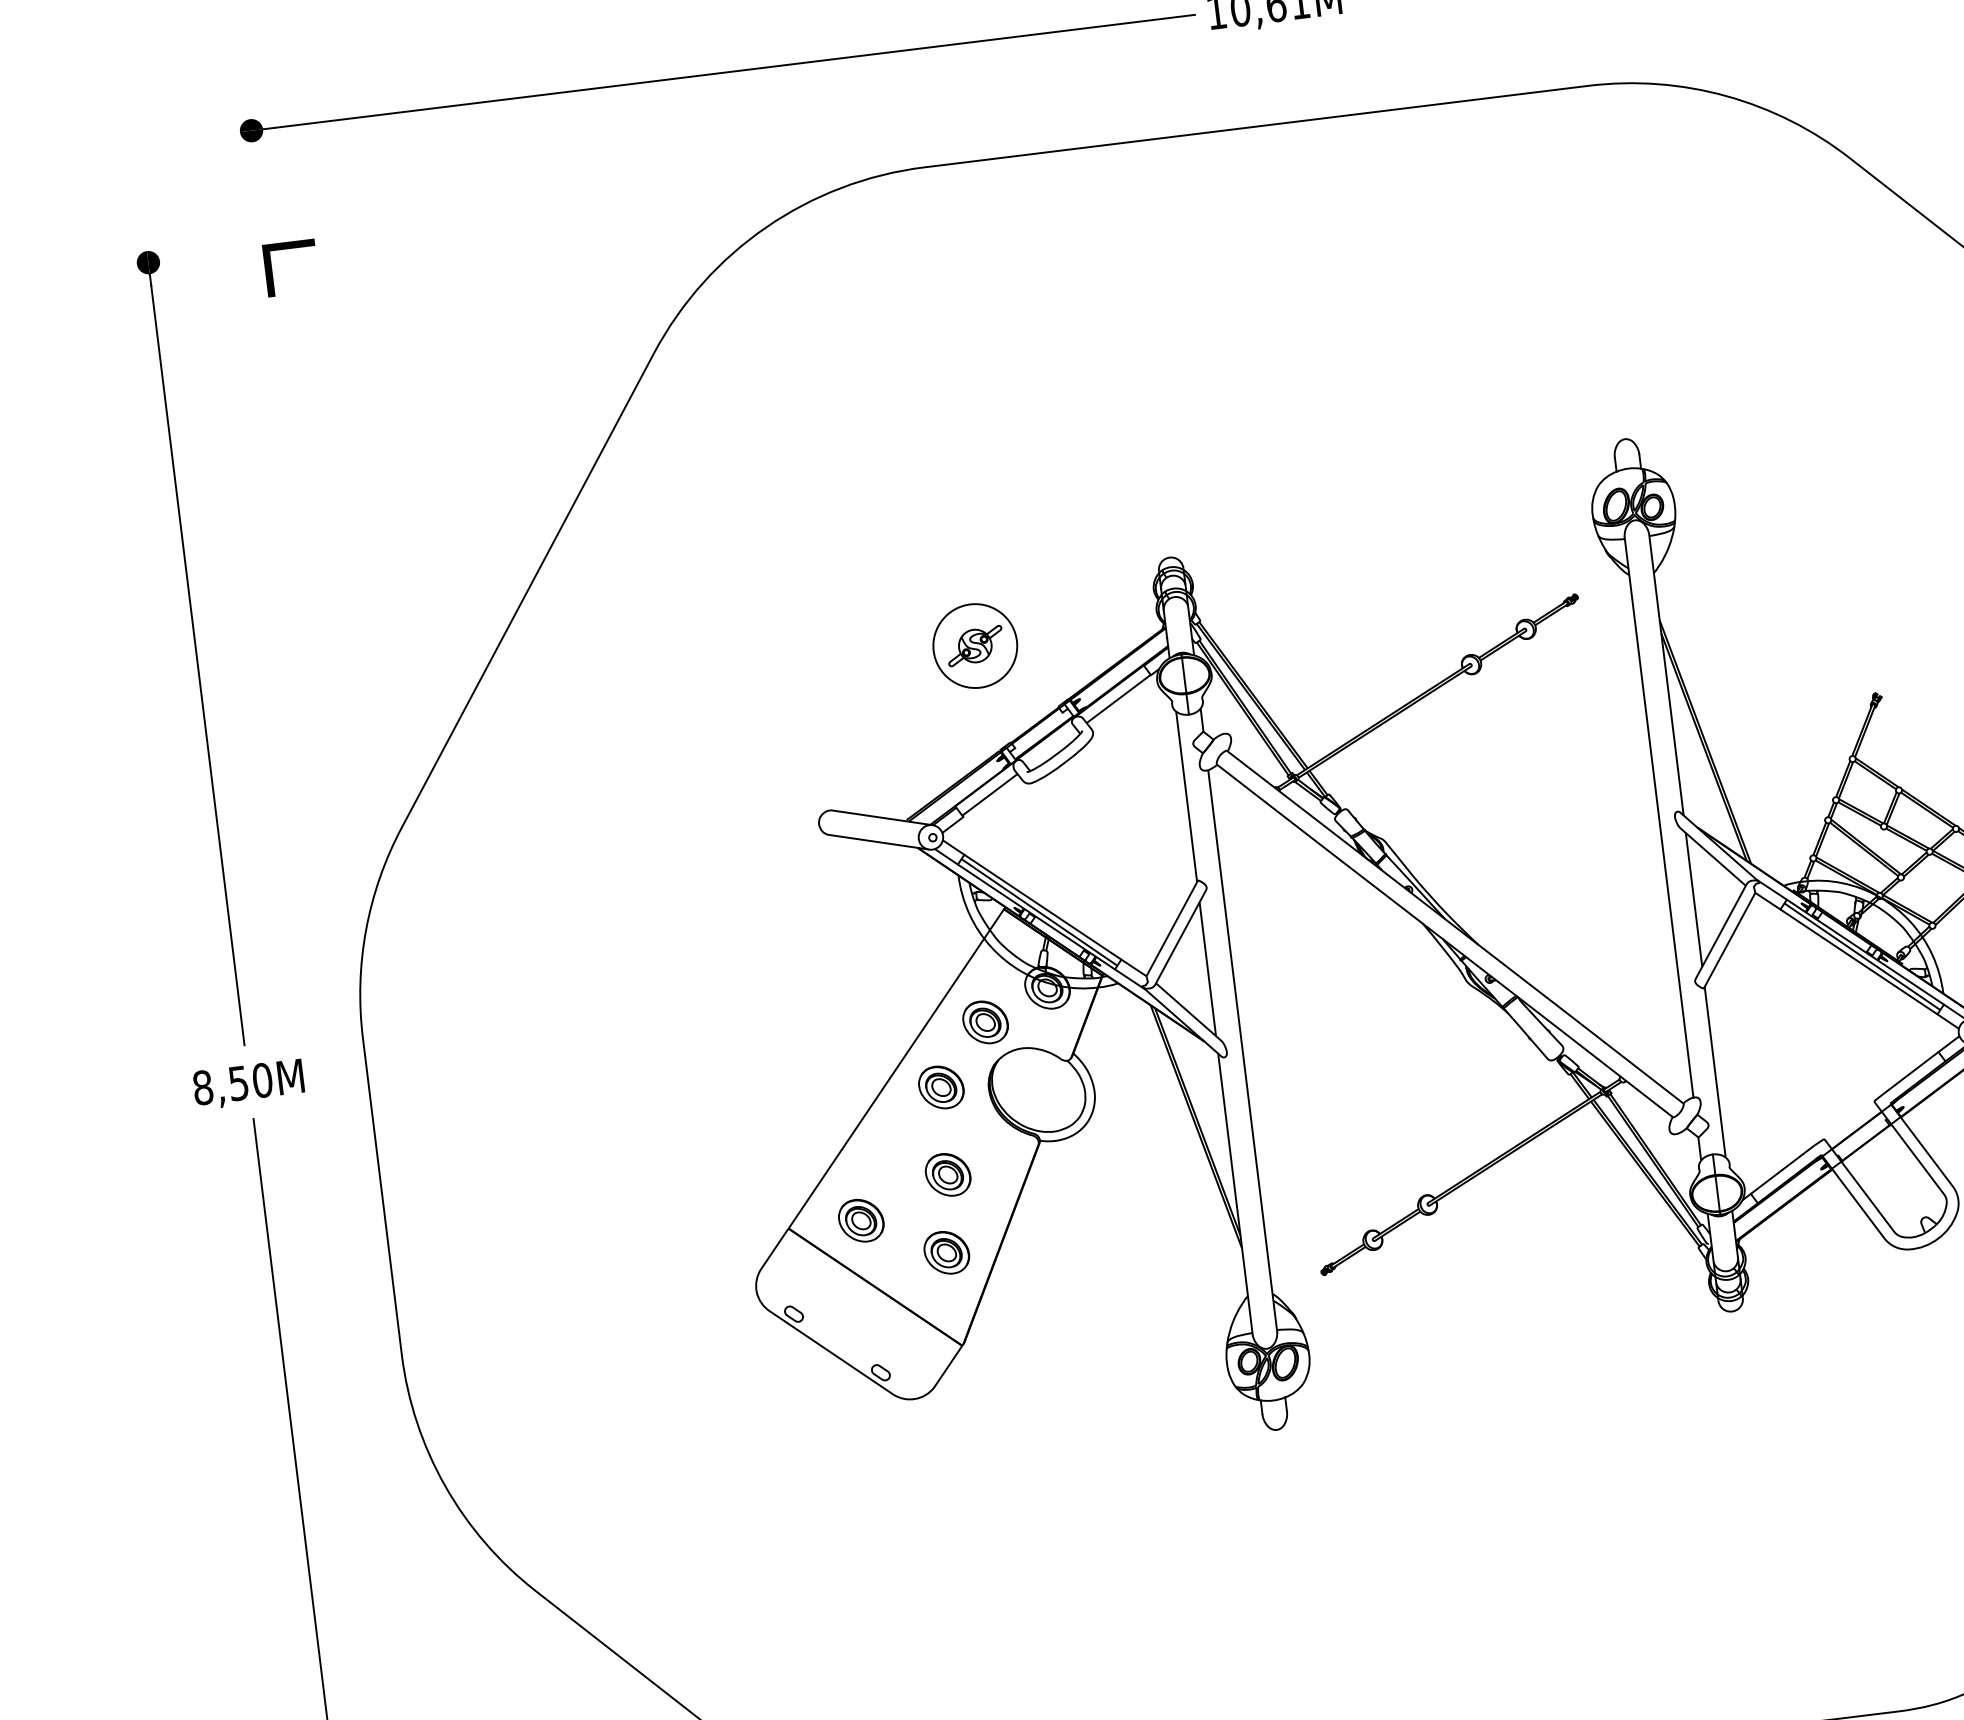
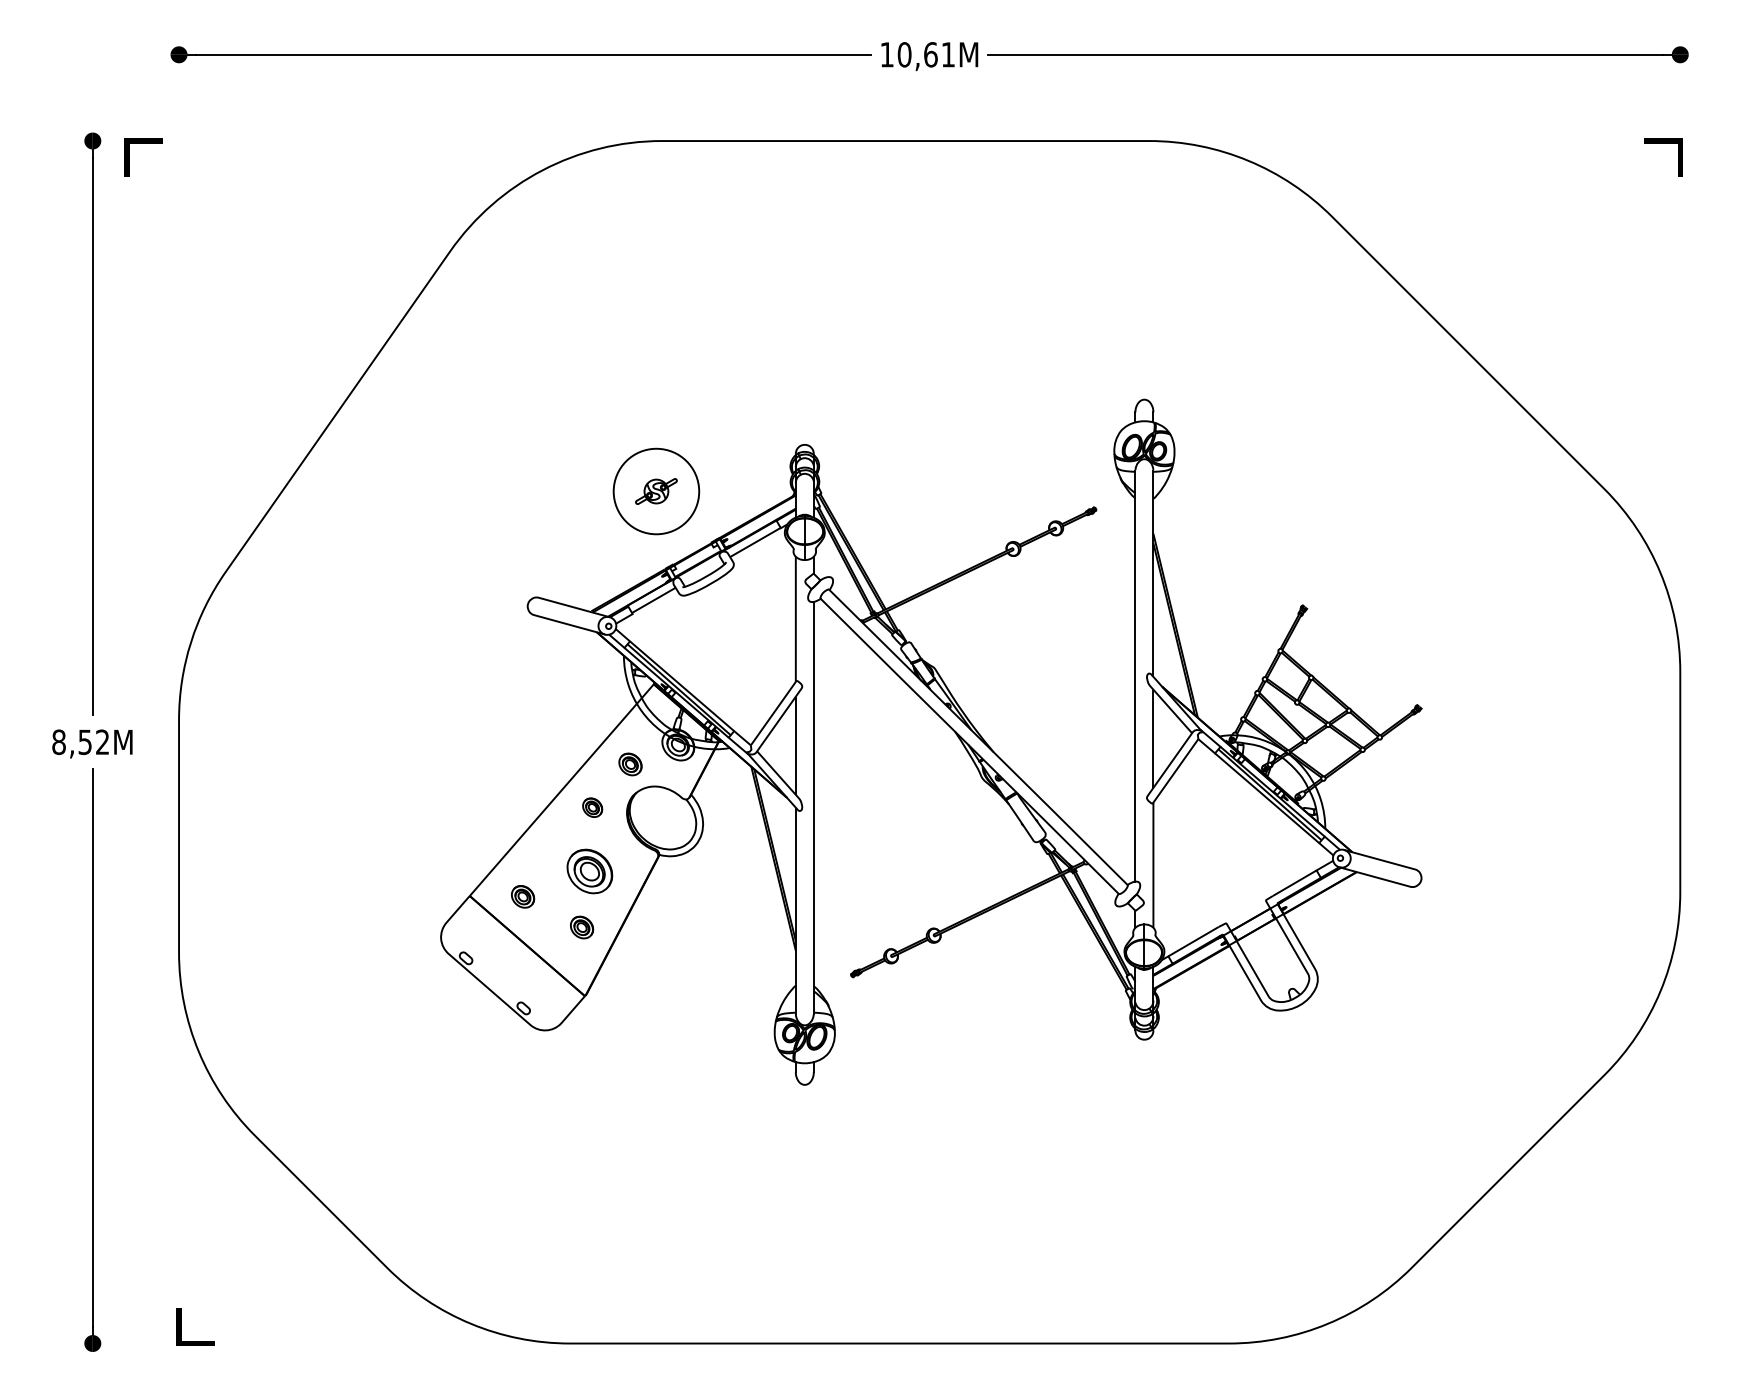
line: (288, 248) -> (143, 143), moved
circle: (974, 646) -> (655, 491), size x1.4
part: (985, 1022) -> (630, 764), size x0.7
text: (262, 1079) -> (102, 741), 8,50M -> 8,52M
part: (941, 1087) -> (592, 807), size x0.6
part: (947, 1173) -> (589, 870), size x1.4
part: (860, 1220) -> (522, 896), size x0.7
part: (946, 1252) -> (581, 927), size x0.7

